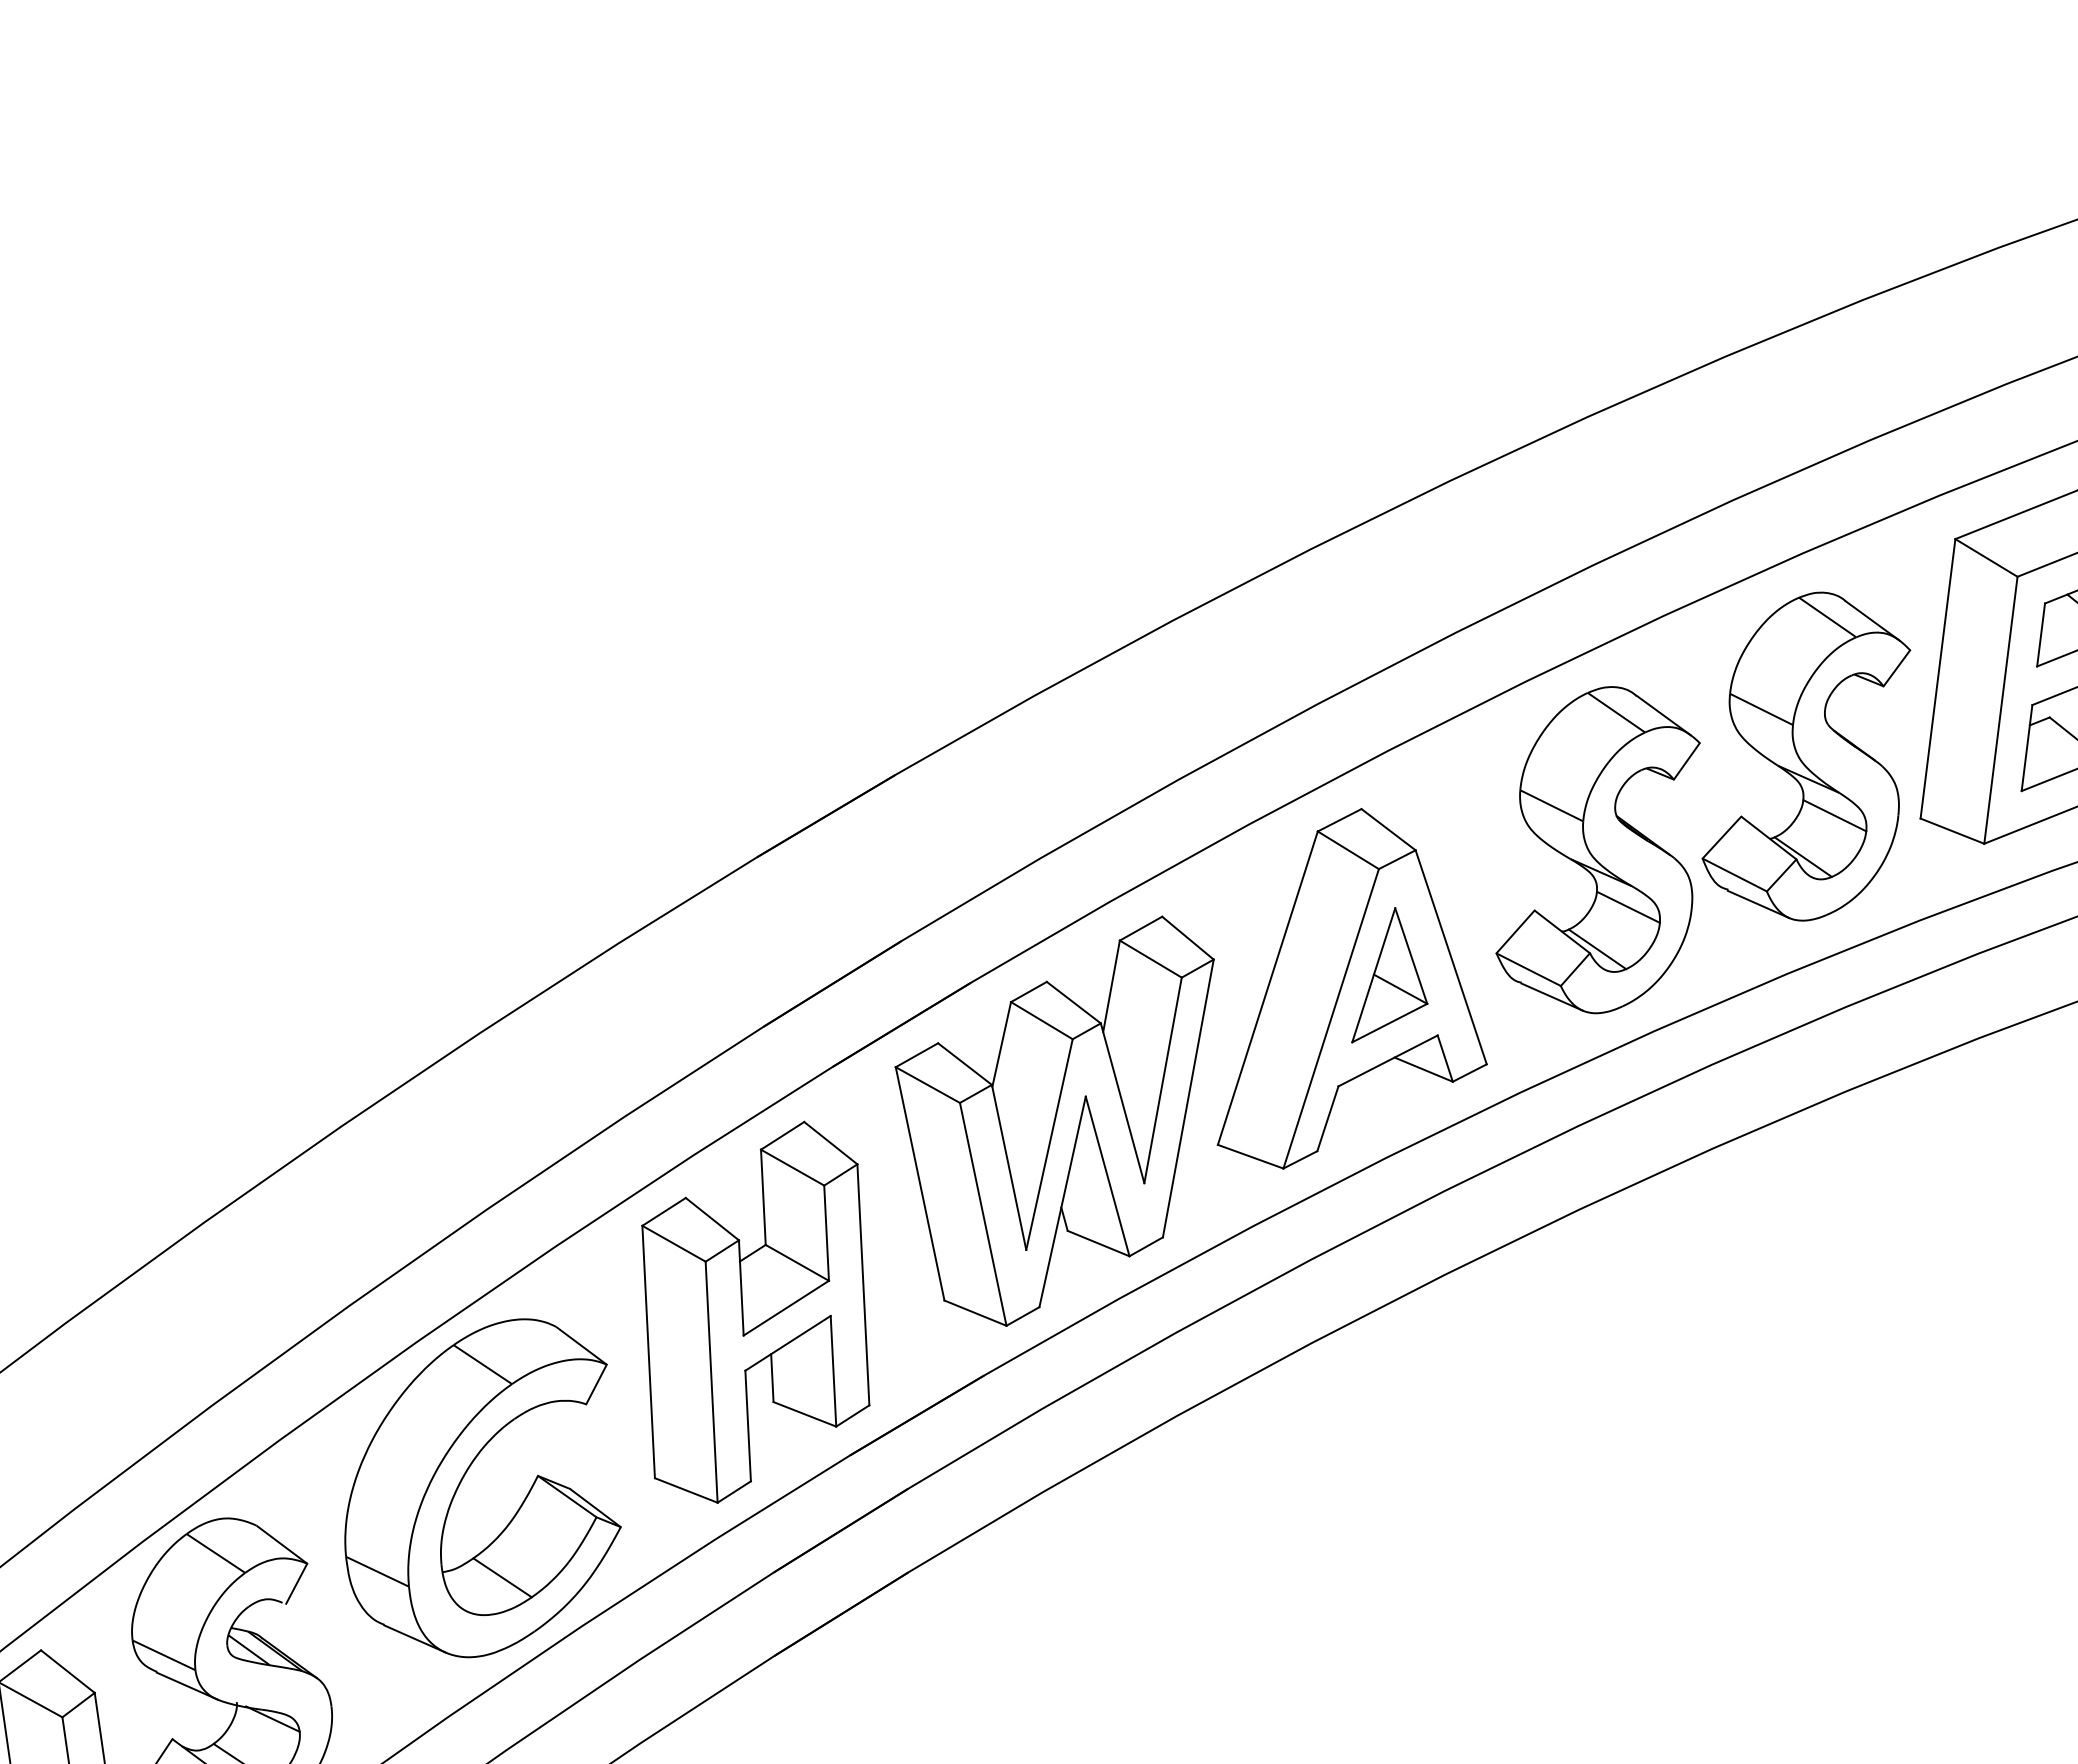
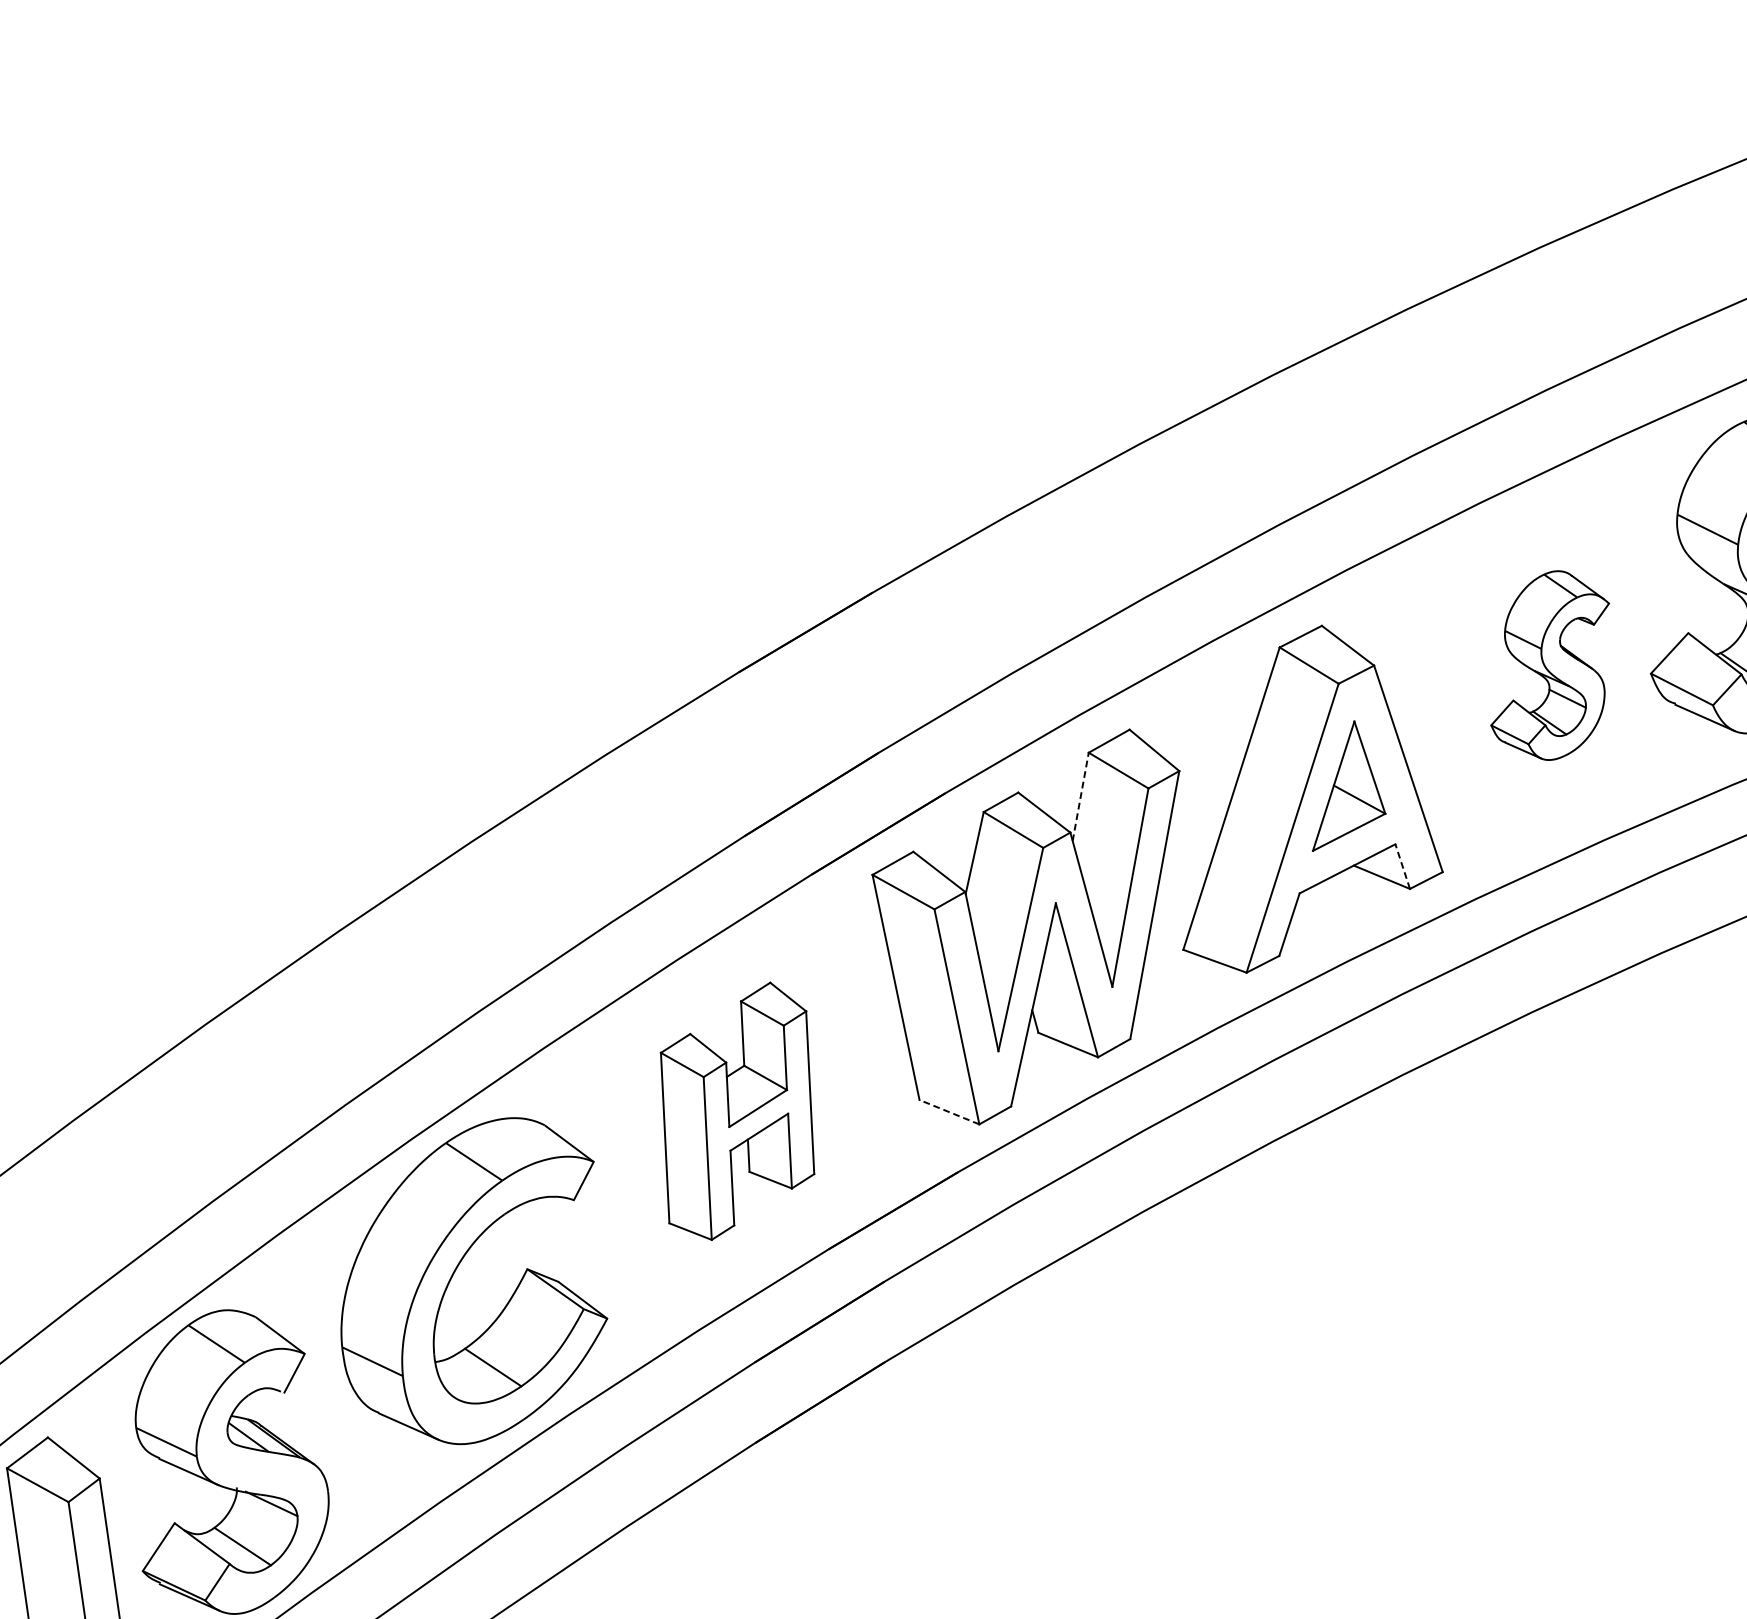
part: (1597, 850) -> (1549, 665), size x0.6
line: (1111, 986) -> (1080, 797), solid -> dashed
line: (1445, 1058) -> (1402, 866), solid -> dashed
part: (755, 1311) -> (737, 1110), size x0.7
line: (975, 1312) -> (949, 1111), solid -> dashed

